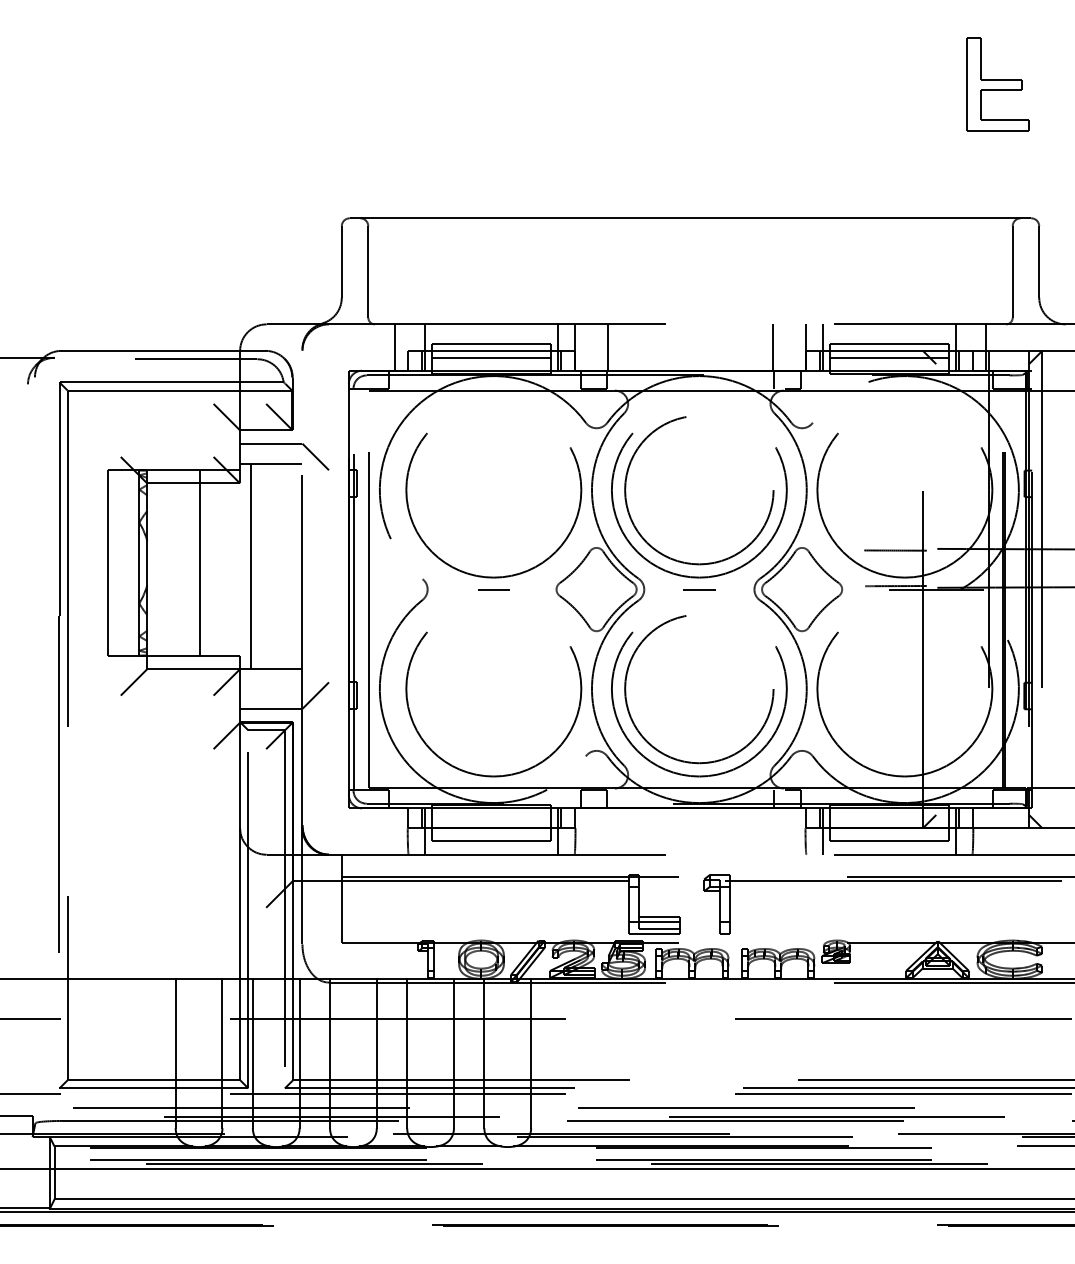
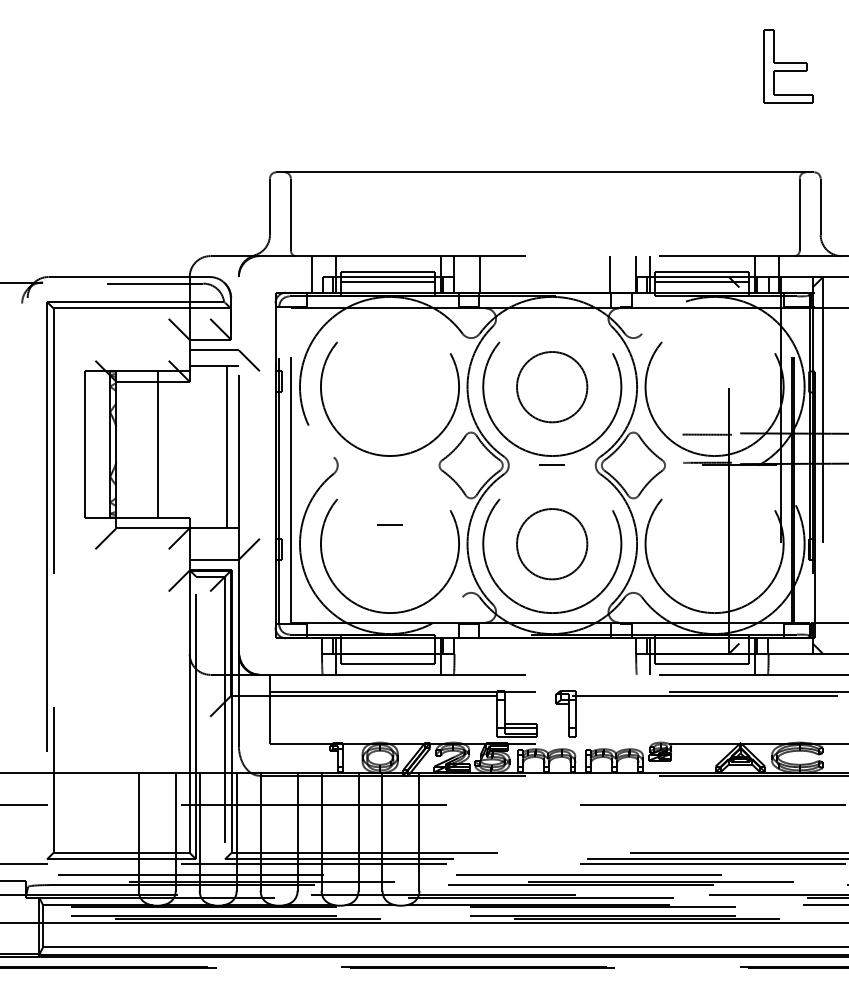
circle: (698, 490) -> (551, 387), size x0.6
line: (251, 566) -> (226, 447), moved
line: (493, 588) -> (389, 524), moved
circle: (698, 689) -> (551, 544), size x0.6

